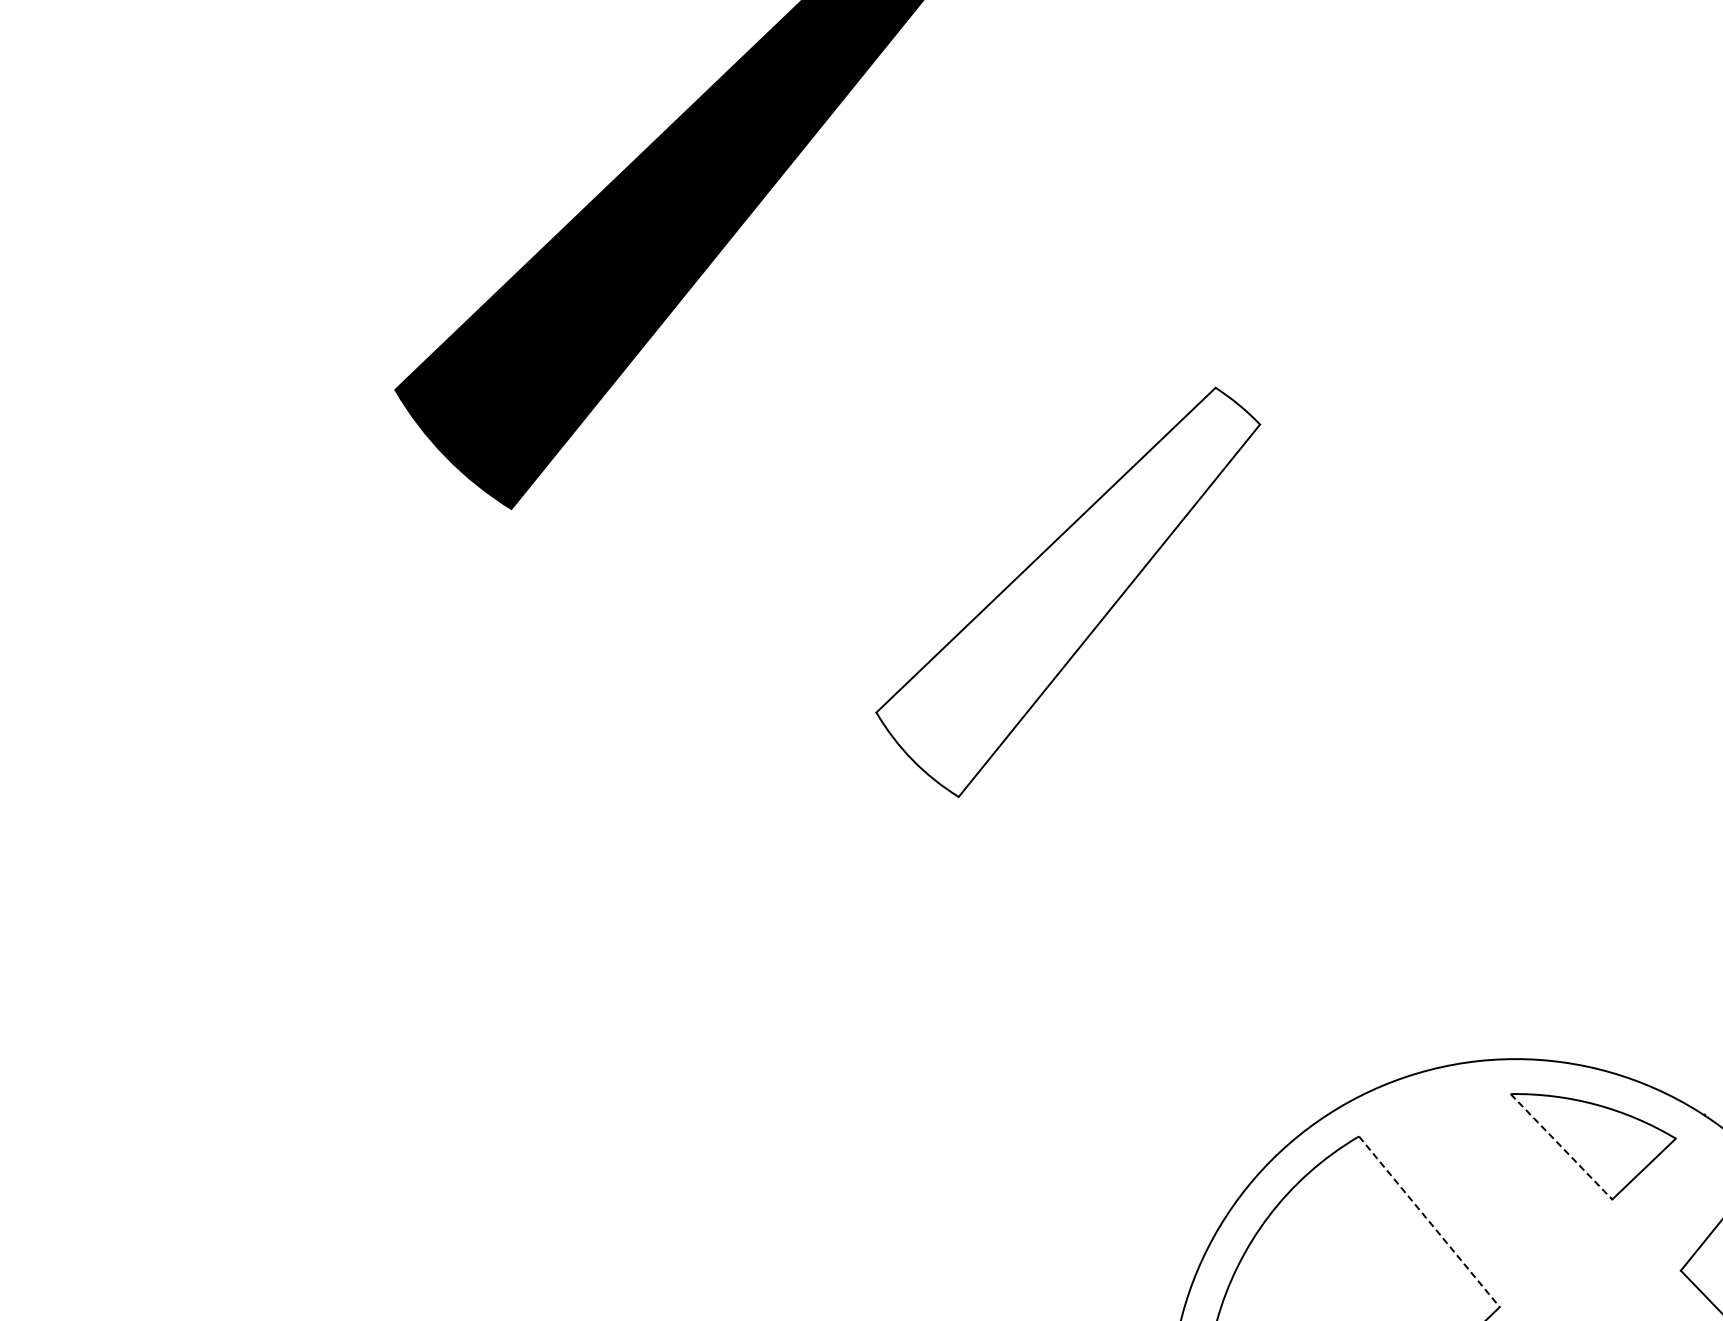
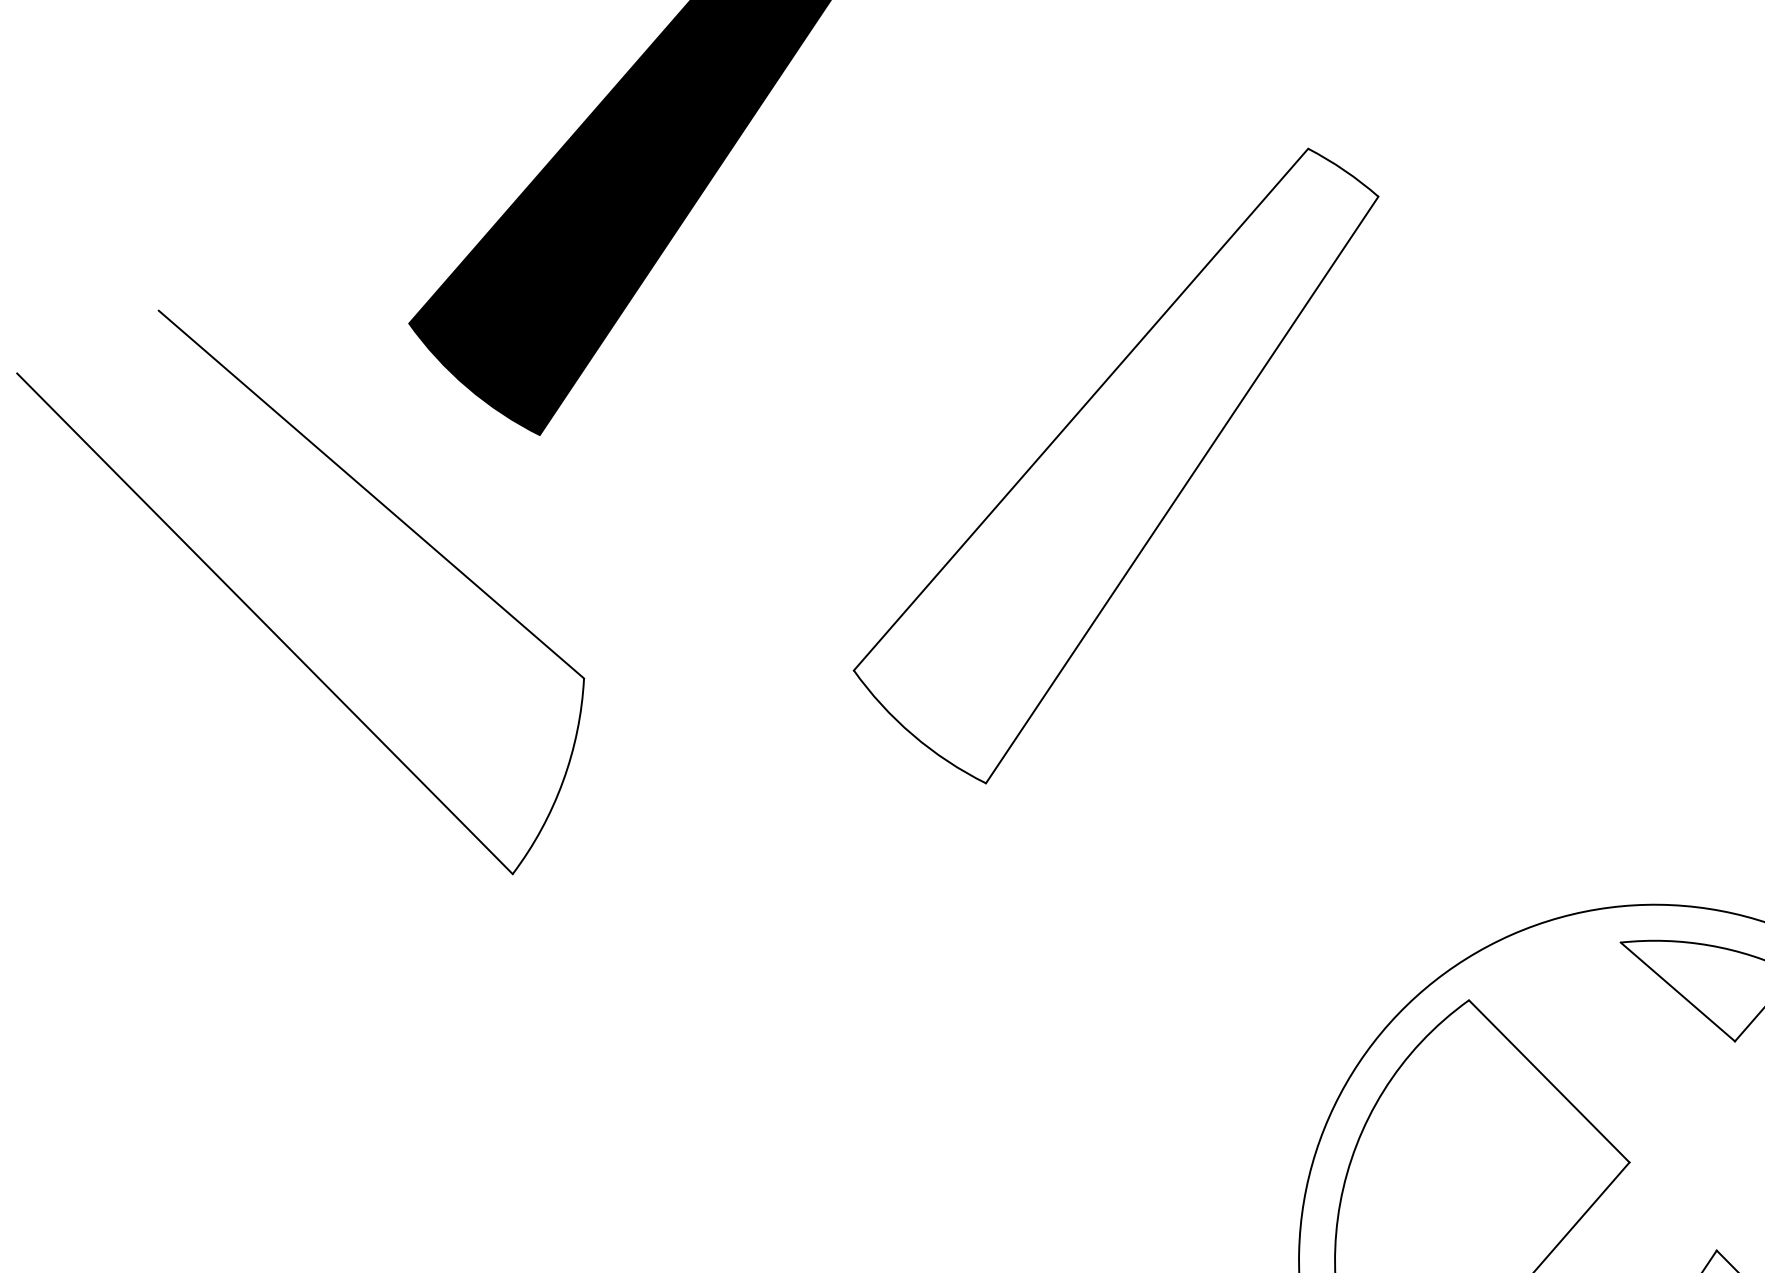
part: (1068, 592) -> (1119, 468), size x1.43
part: (236, 673) -> (272, 629), added
line: (1561, 1147) -> (1677, 992), dashed -> solid
line: (1429, 1221) -> (1549, 1081), dashed -> solid

